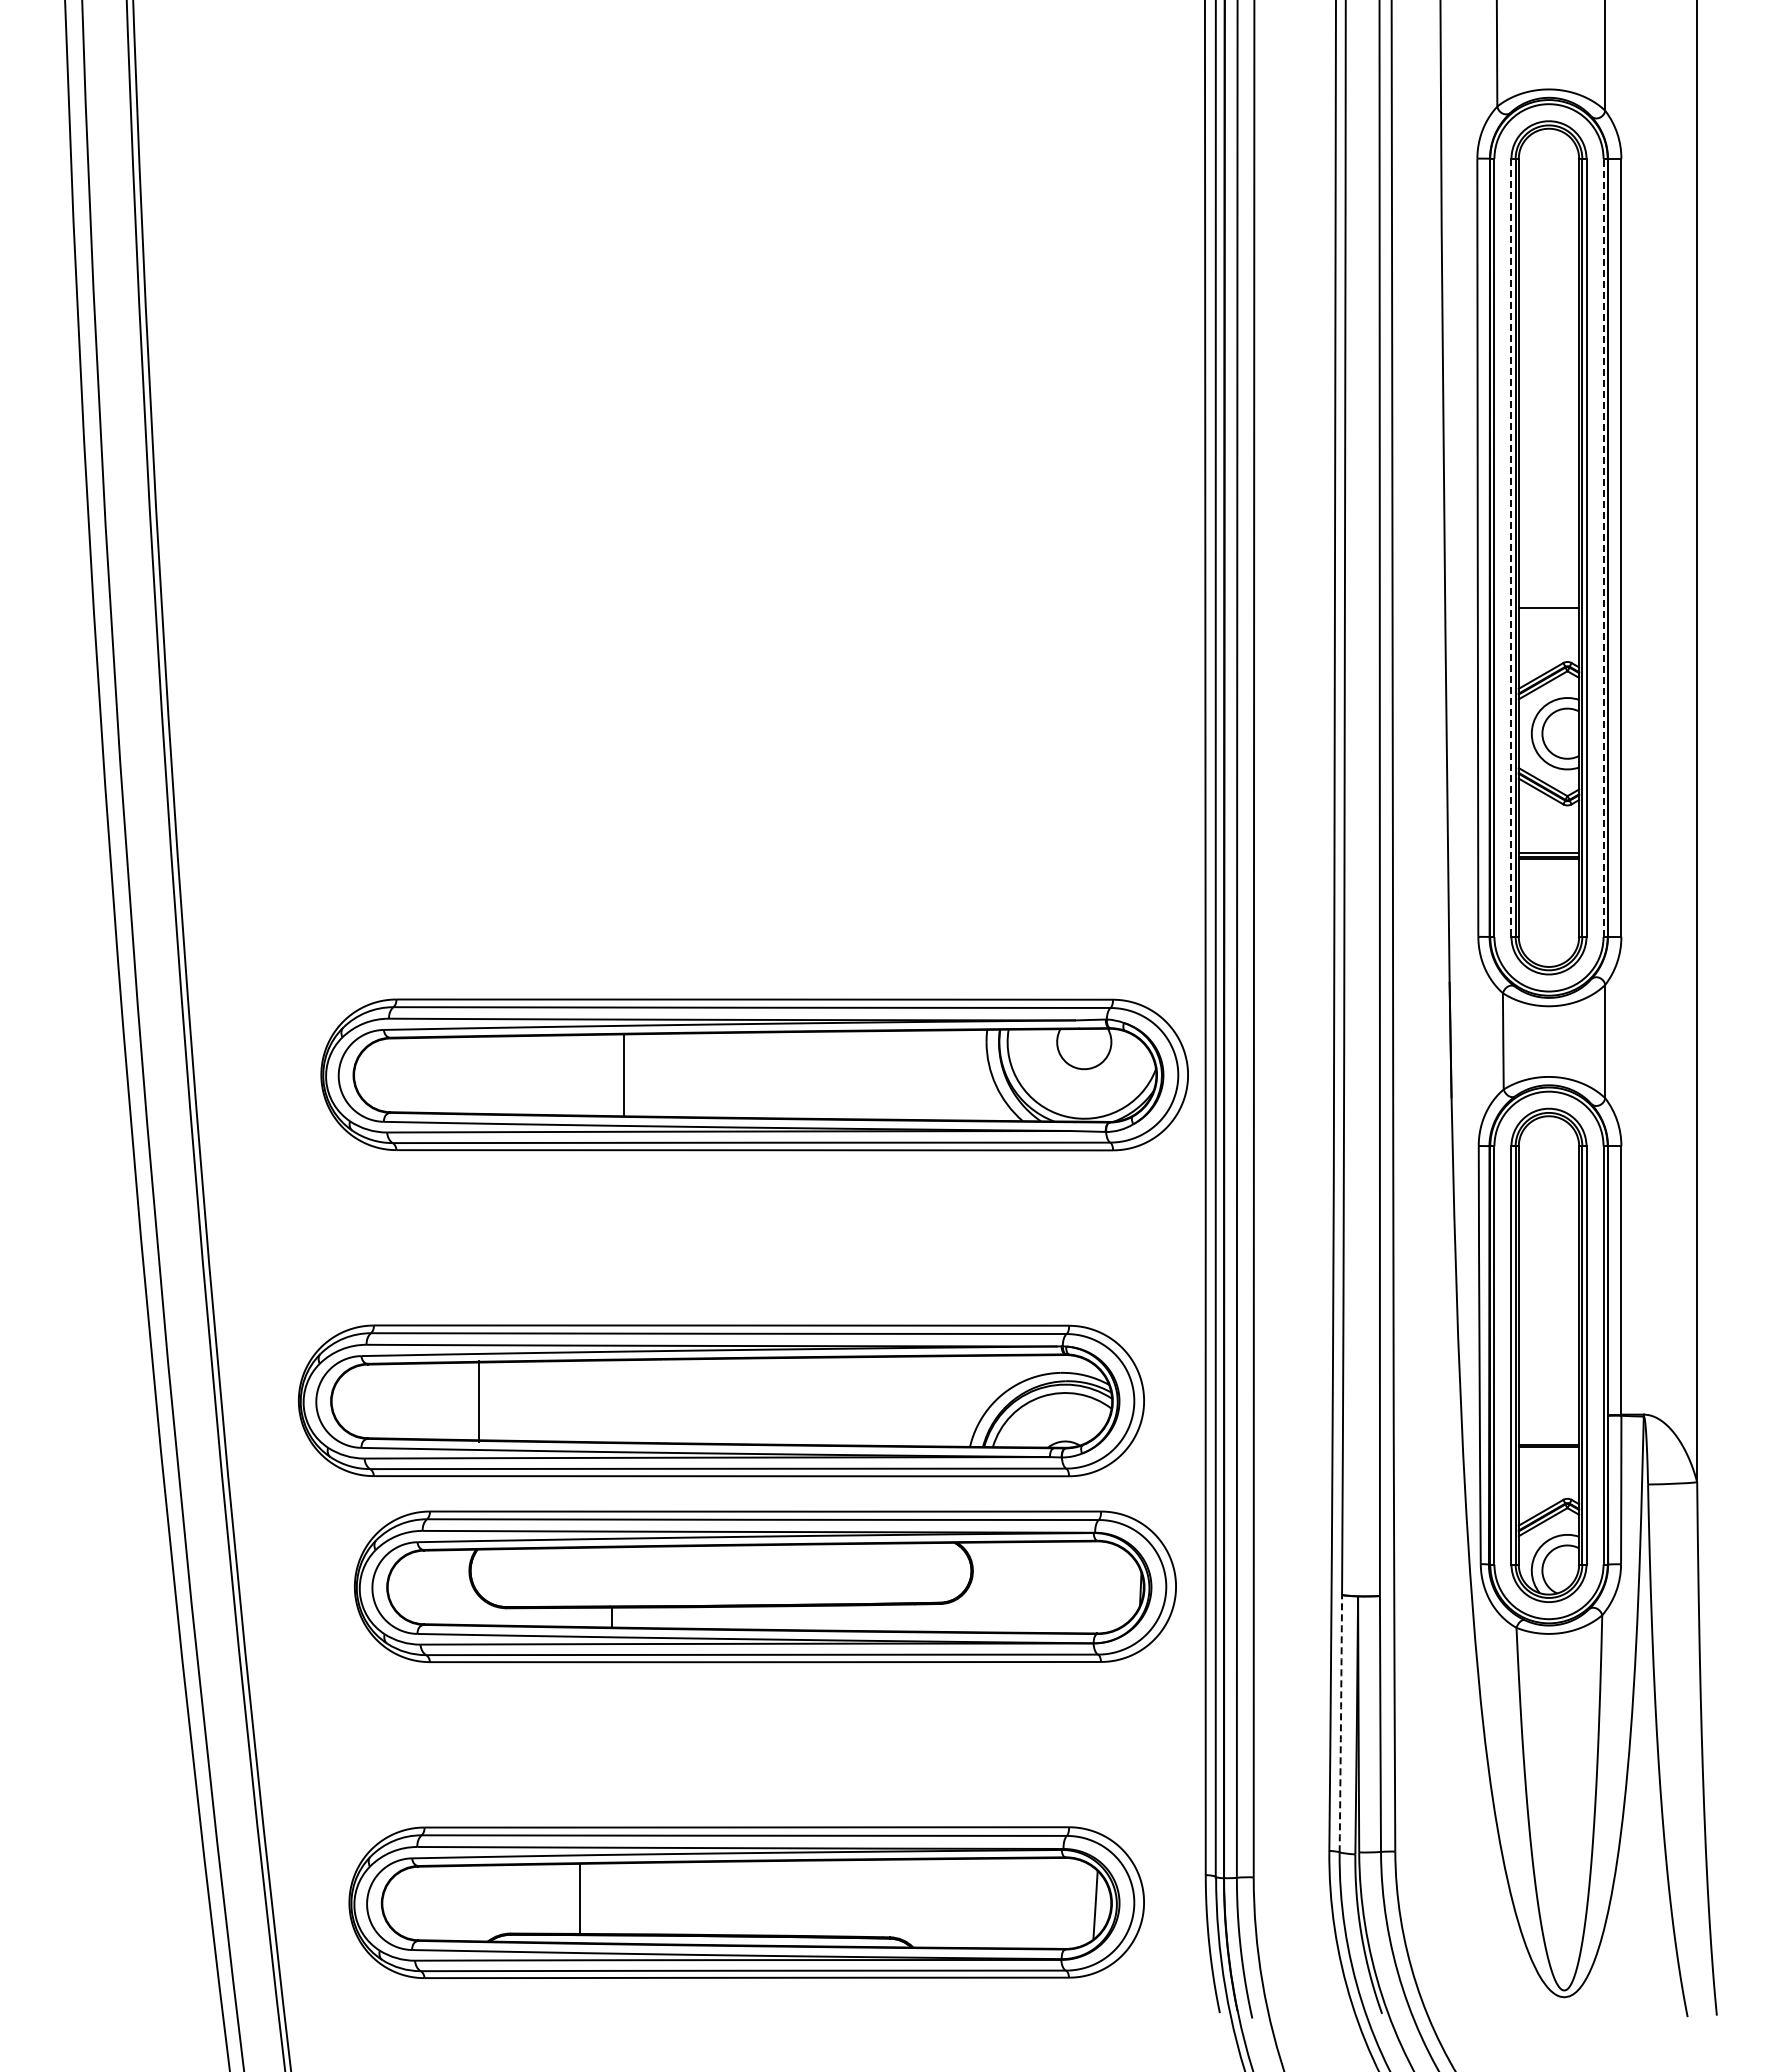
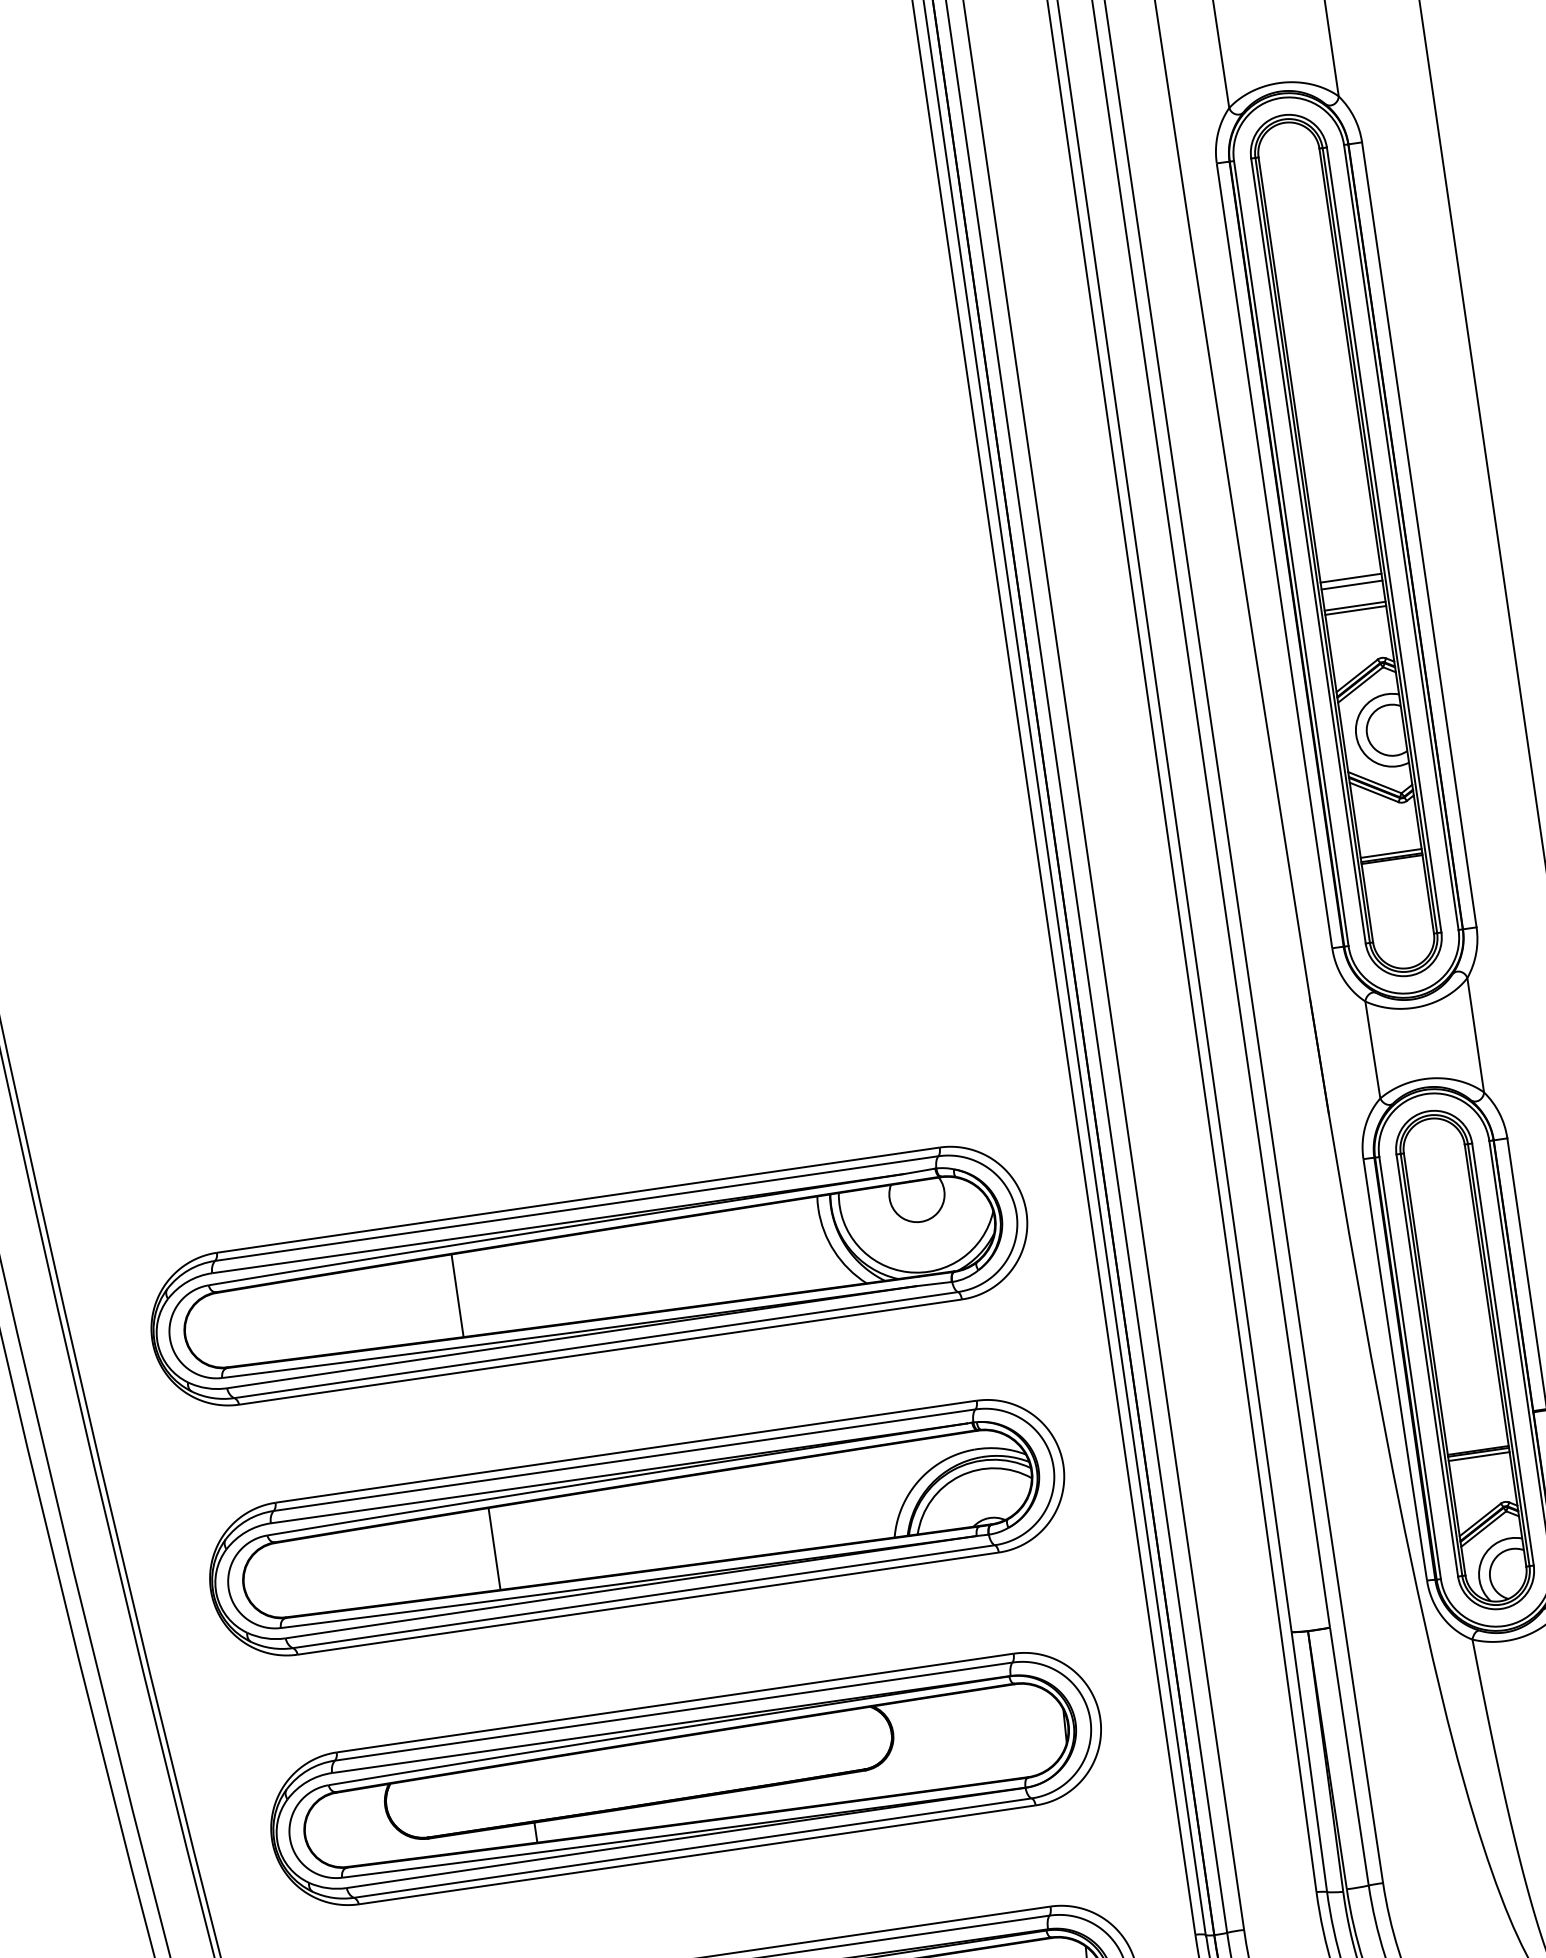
line: (1603, 547) -> (1401, 537), dashed -> solid
line: (1511, 548) -> (1308, 551), dashed -> solid
line: (1548, 580) -> (1350, 578), added
line: (1548, 587) -> (1351, 585), added
line: (1548, 612) -> (1355, 610), added
part: (754, 1074) -> (589, 1275), moved
line: (478, 1400) -> (493, 1548), moved
line: (1548, 1451) -> (1478, 1457), added
part: (765, 1586) -> (686, 1778), moved
arc: (1340, 1723) -> (1308, 1761), dashed -> solid

